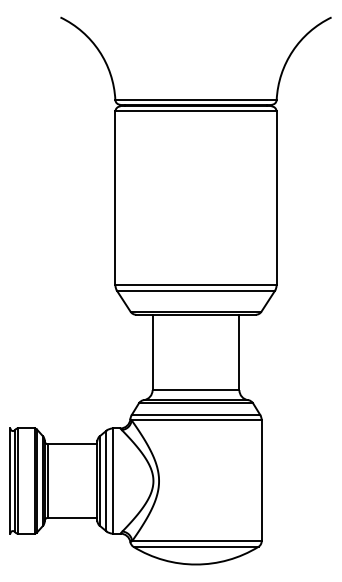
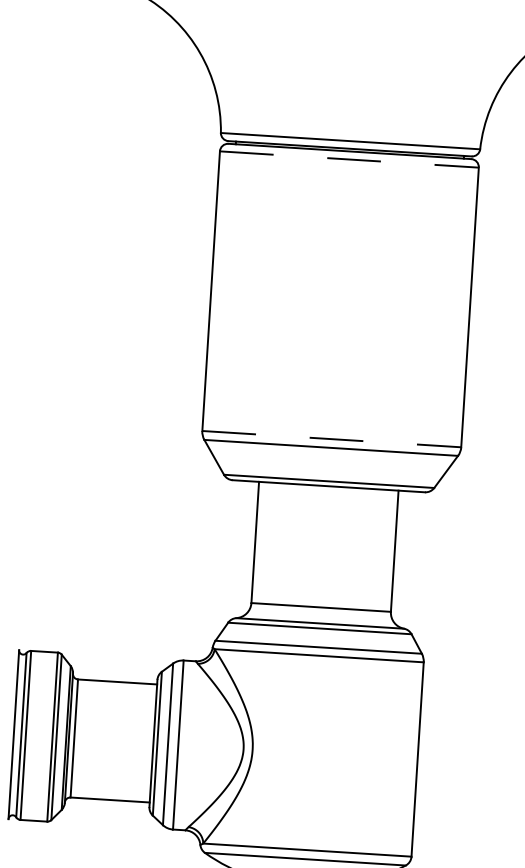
line: (196, 111) -> (350, 159), solid -> dashed
line: (196, 285) -> (332, 439), solid -> dashed

